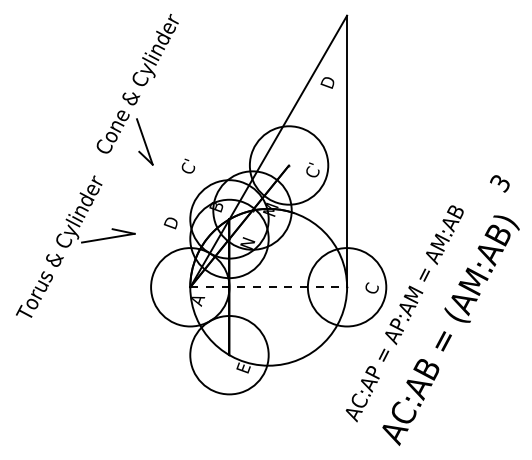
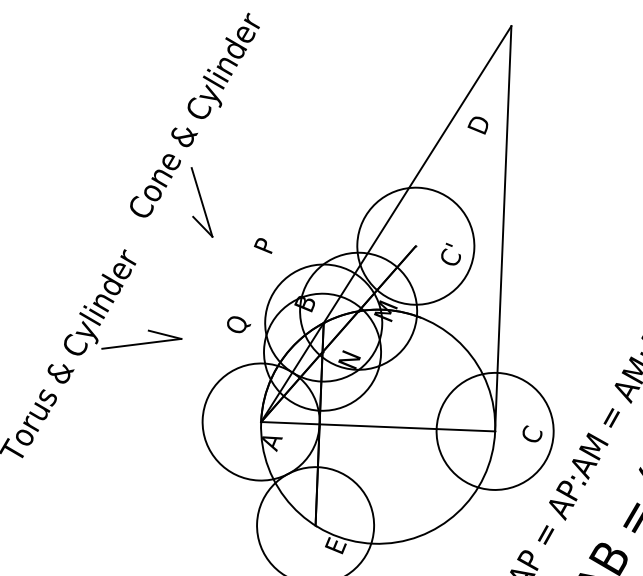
text: (187, 166) -> (264, 241), C' -> P
text: (171, 223) -> (236, 325), D -> Q
line: (269, 287) -> (379, 427), dashed -> solid

